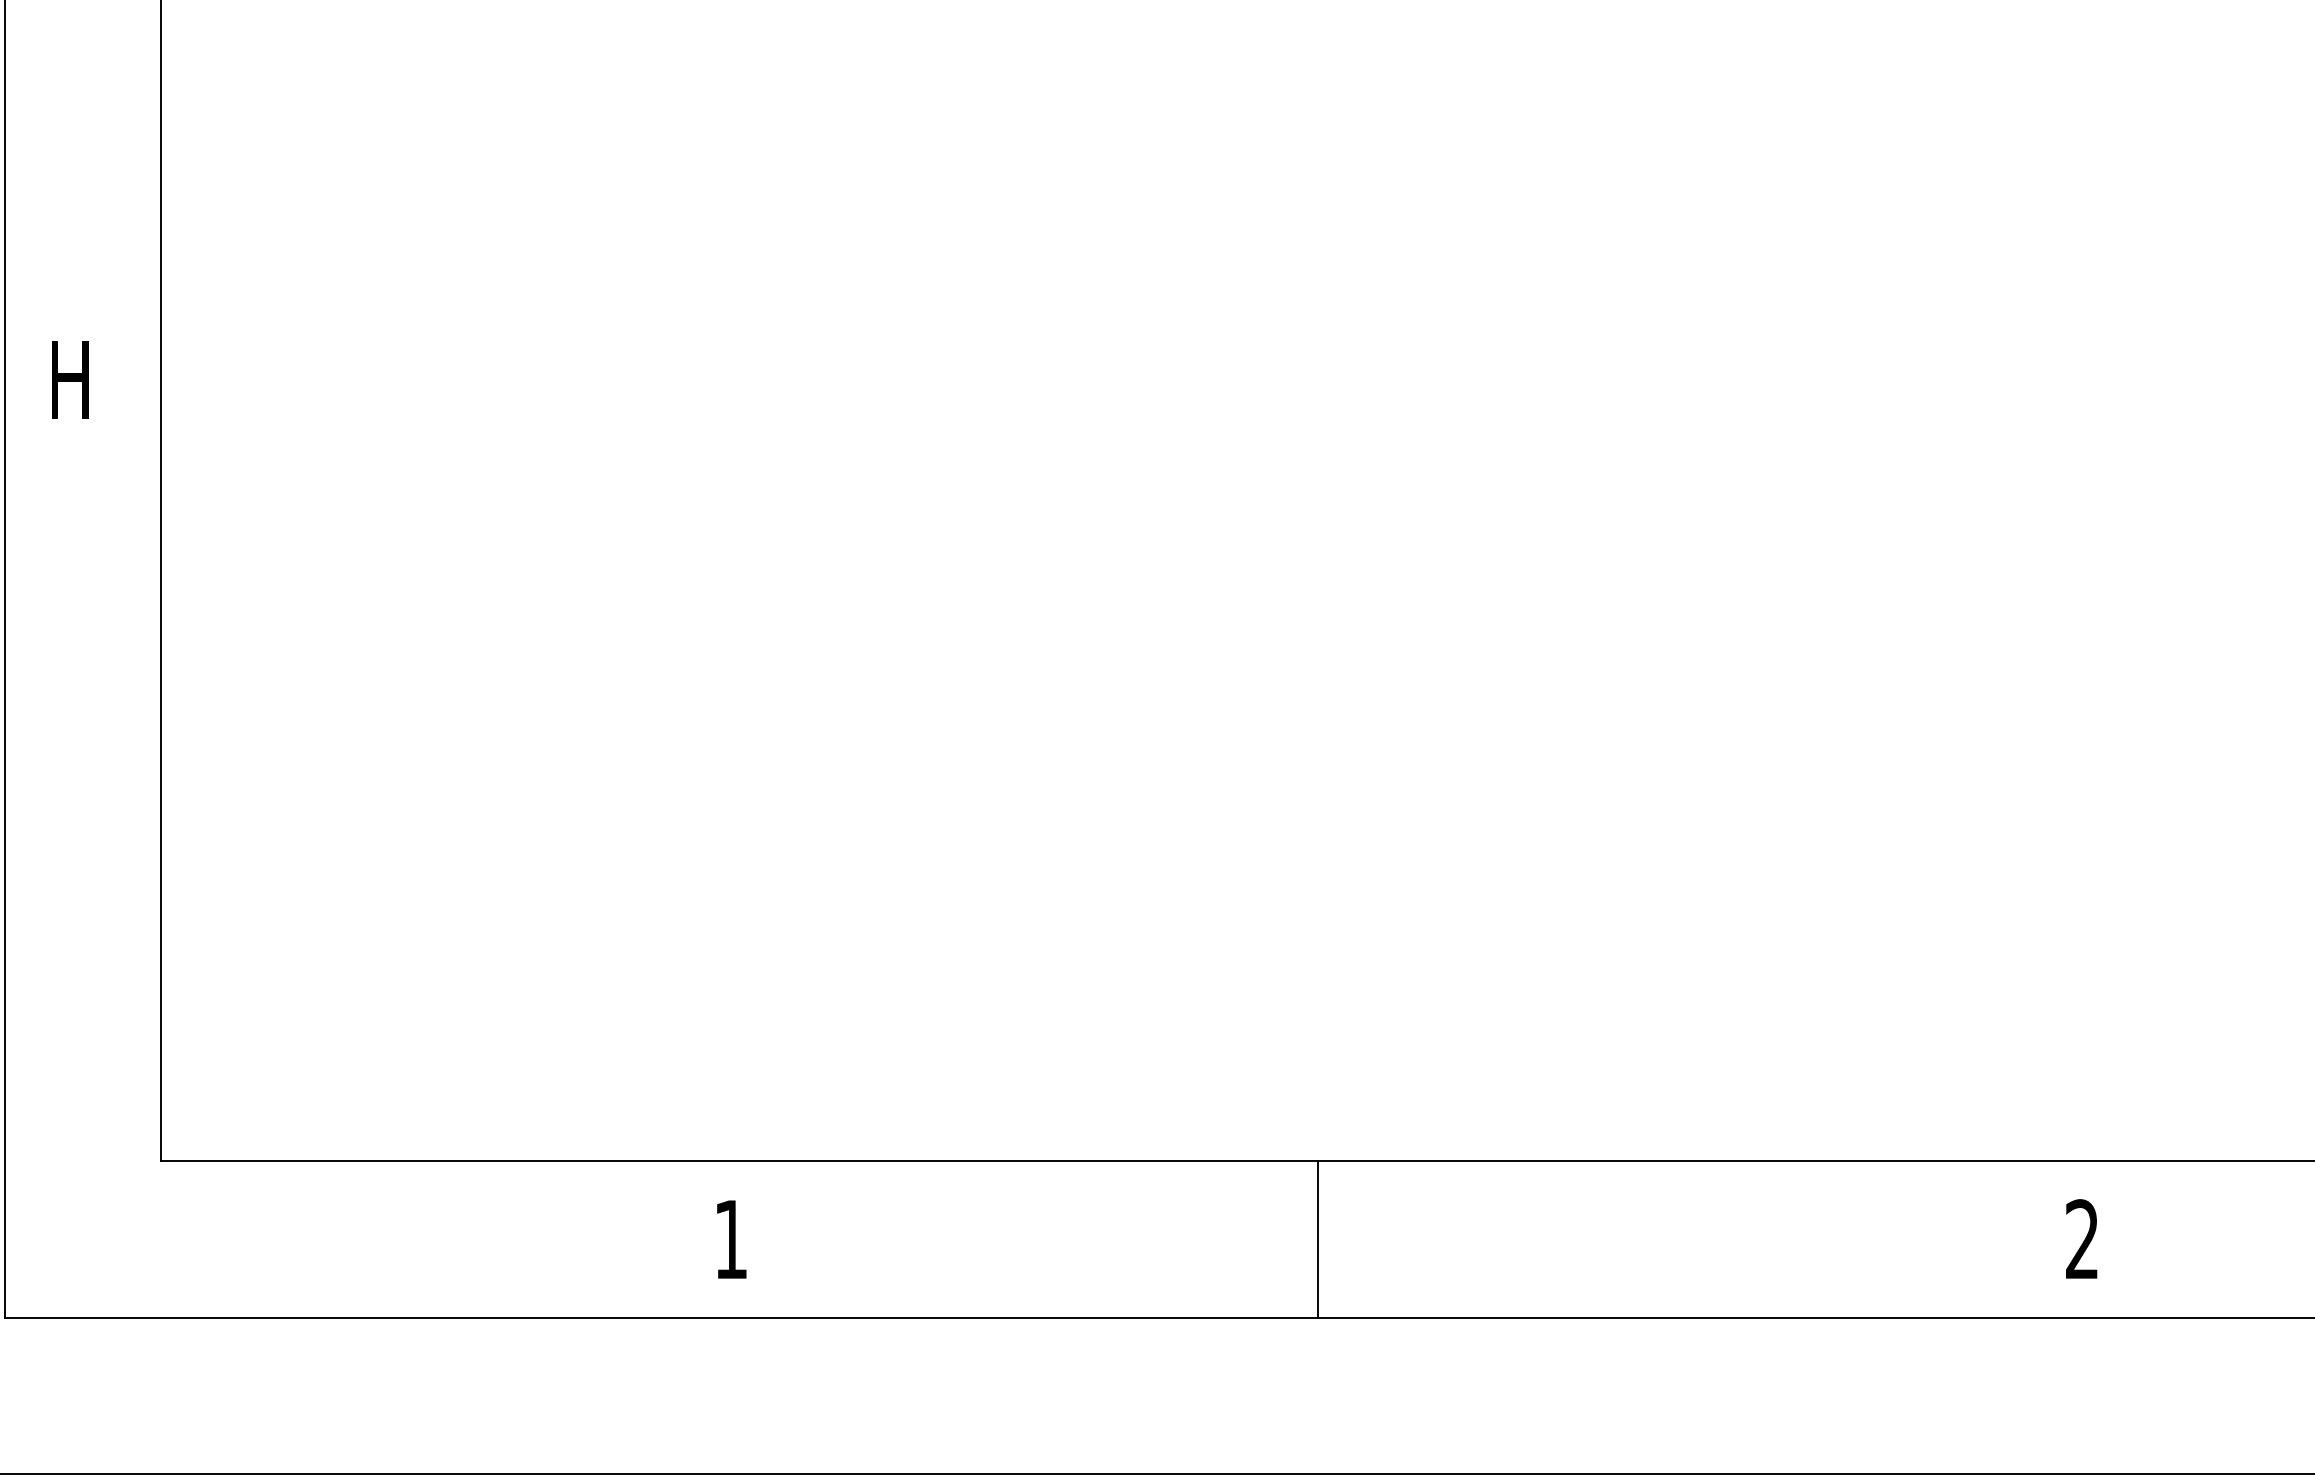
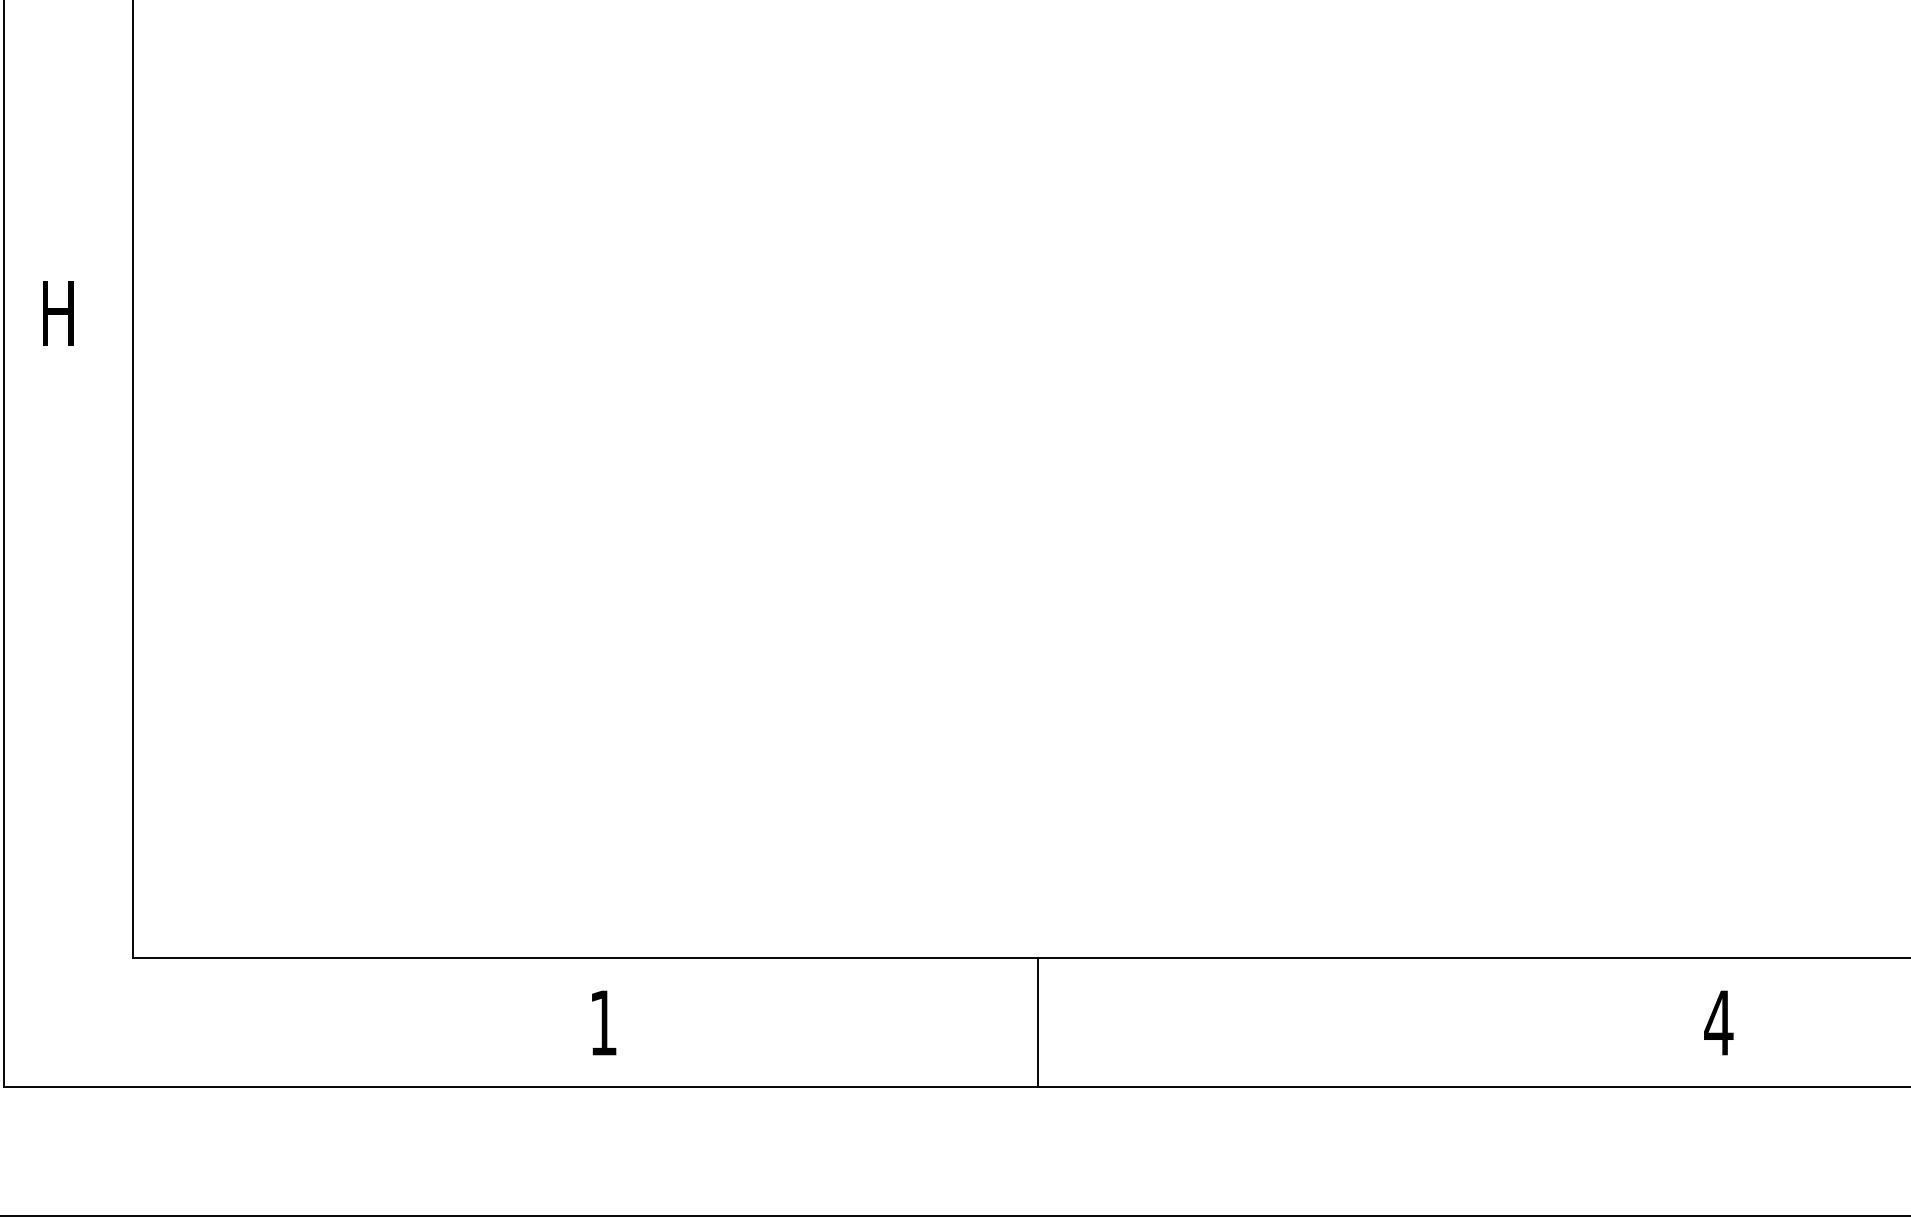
text: (2082, 1238) -> (1718, 1022), 2 -> 4
line: (1317, 1239) -> (1038, 1022), moved

